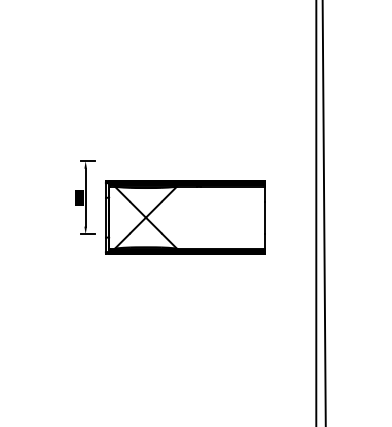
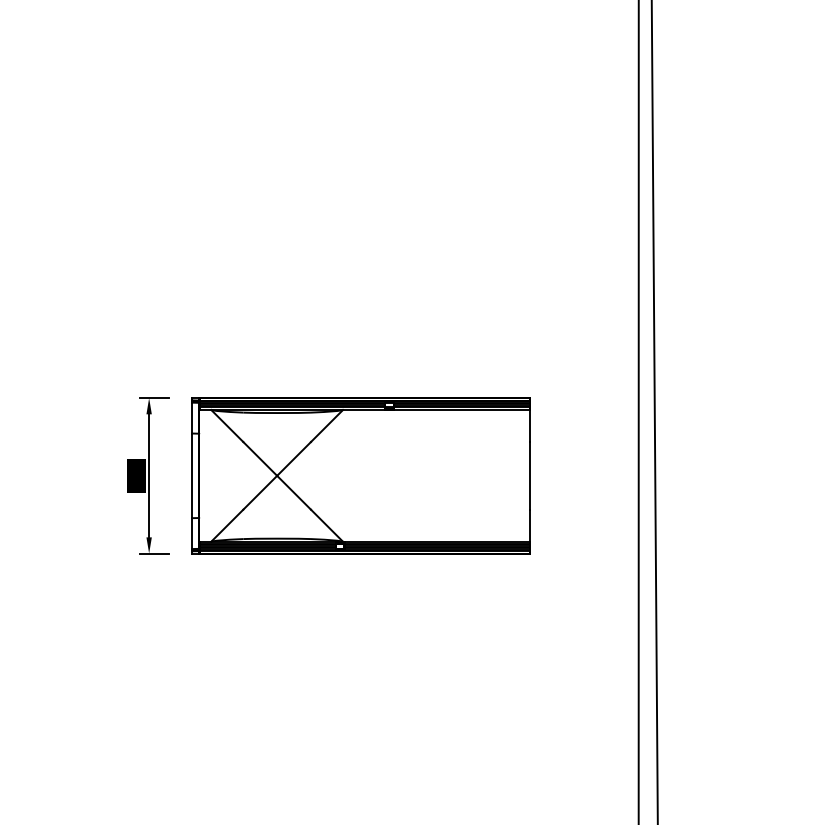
part: (185, 217) -> (361, 475), moved

